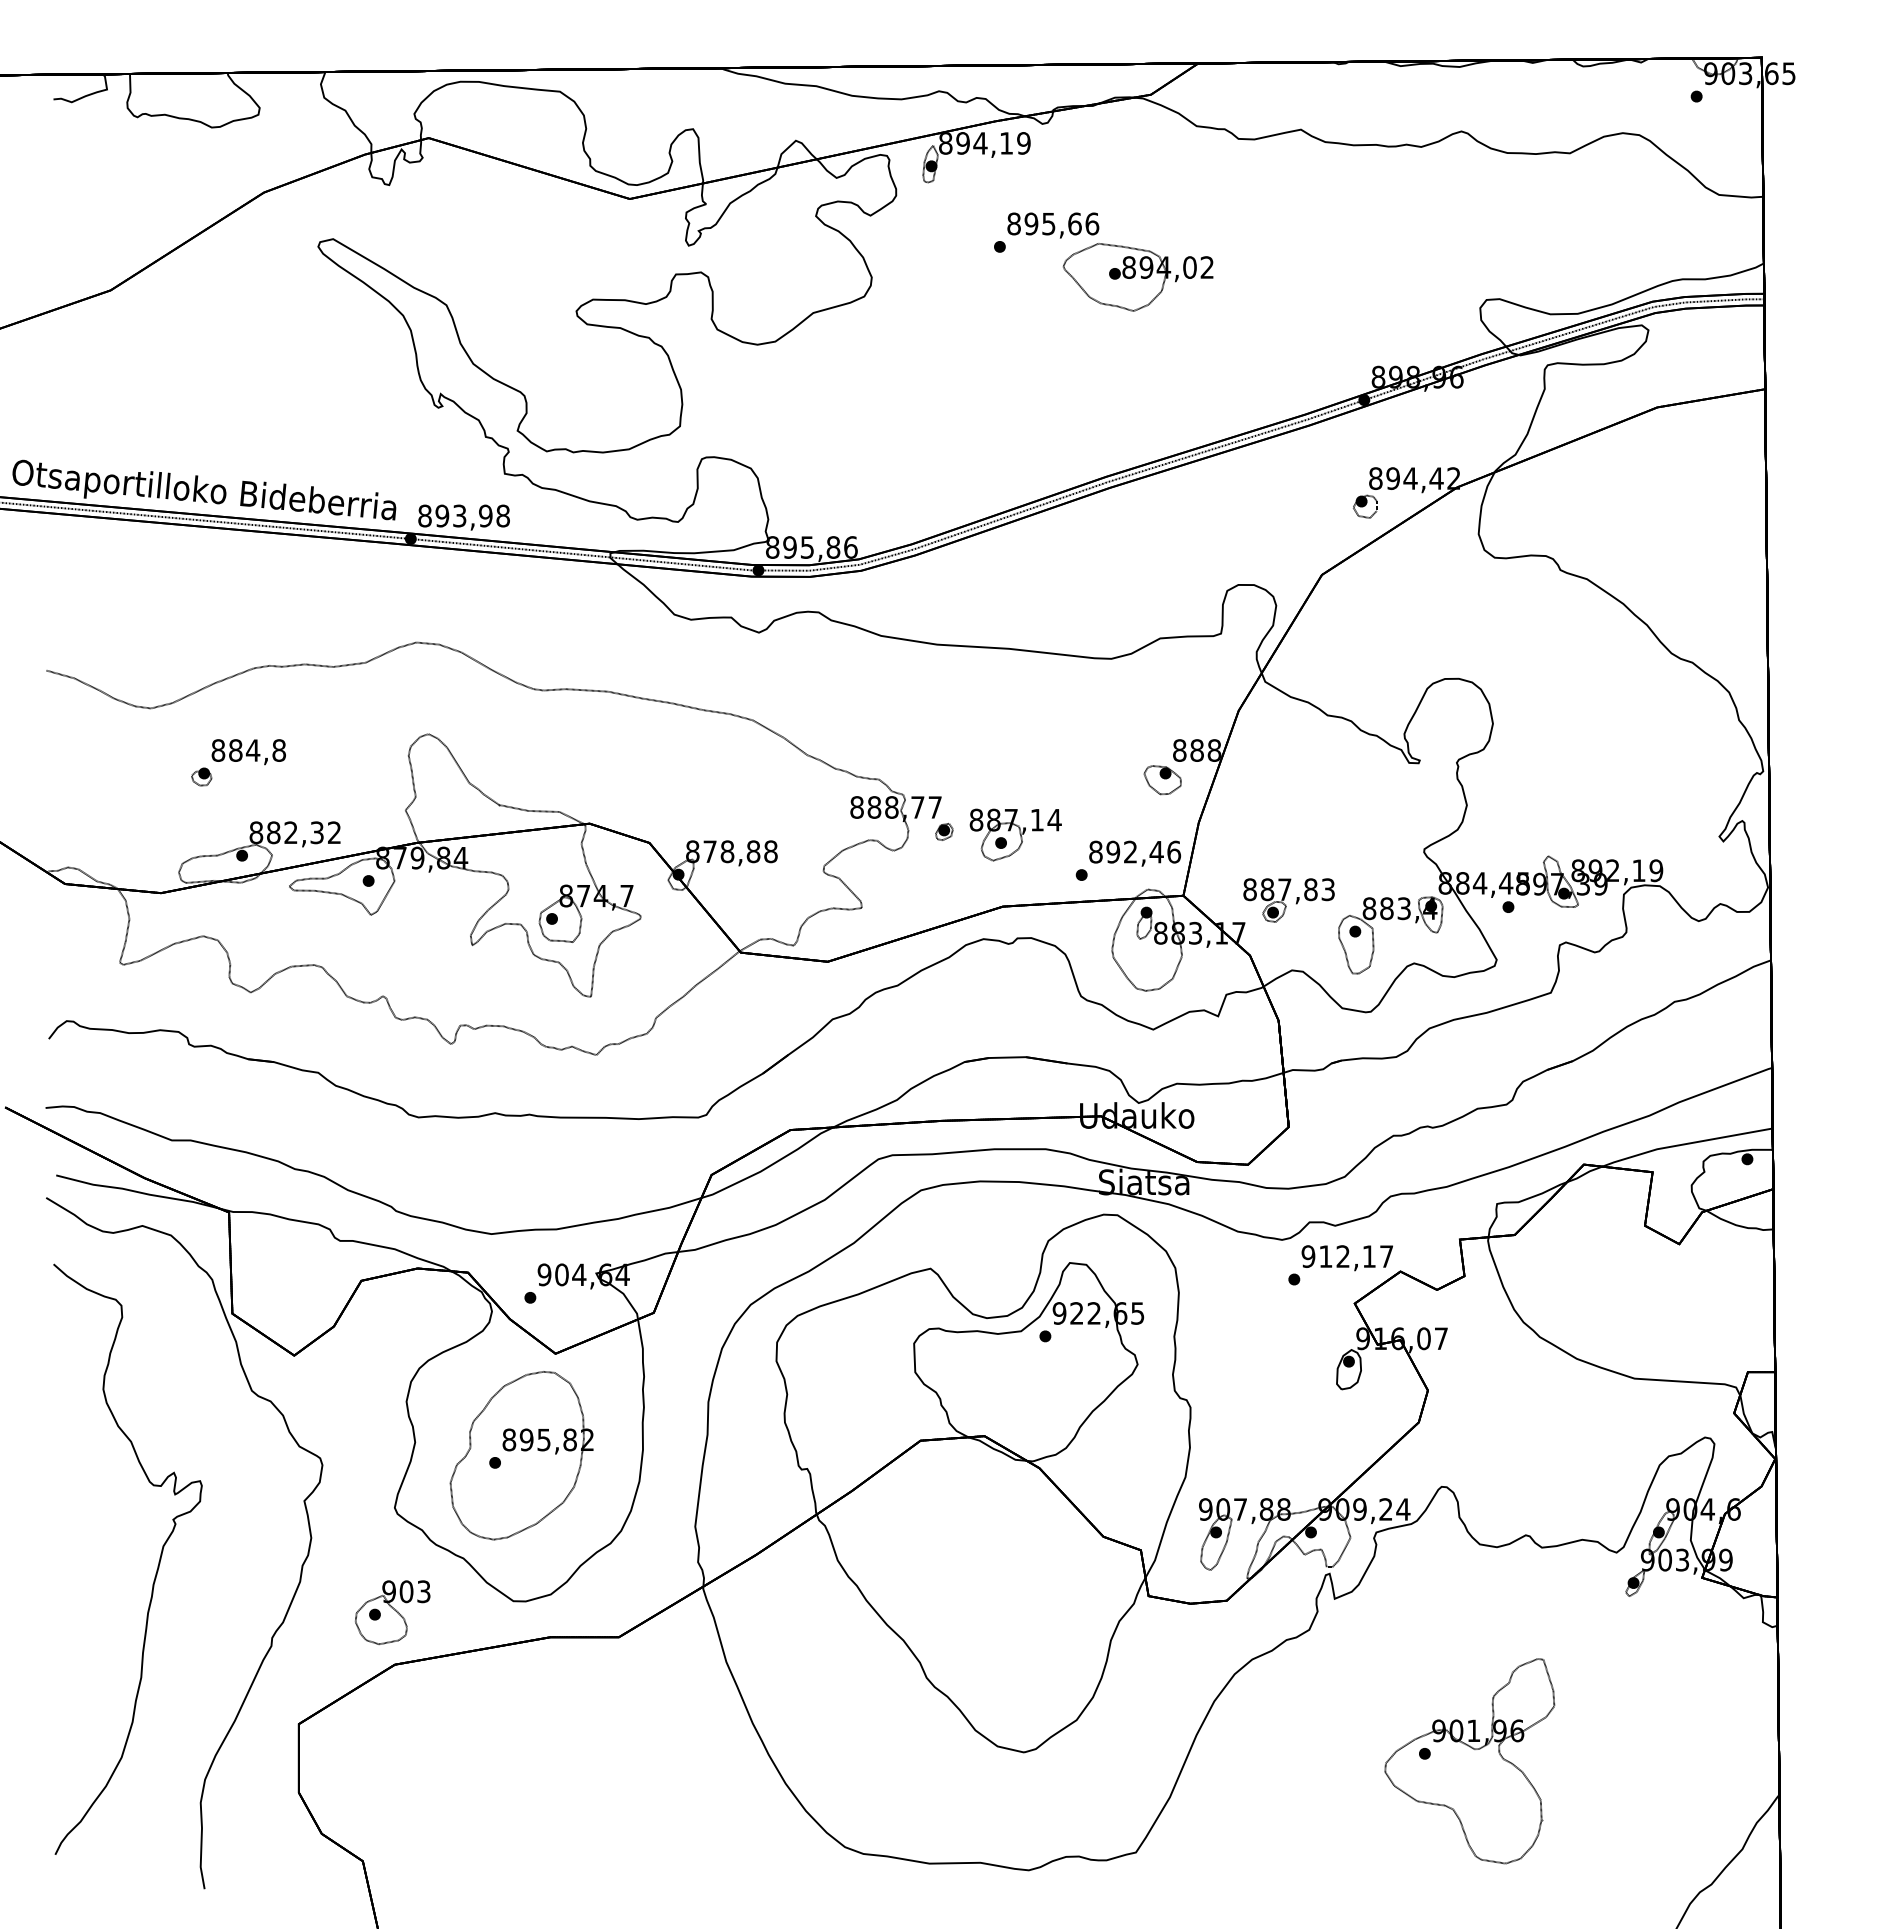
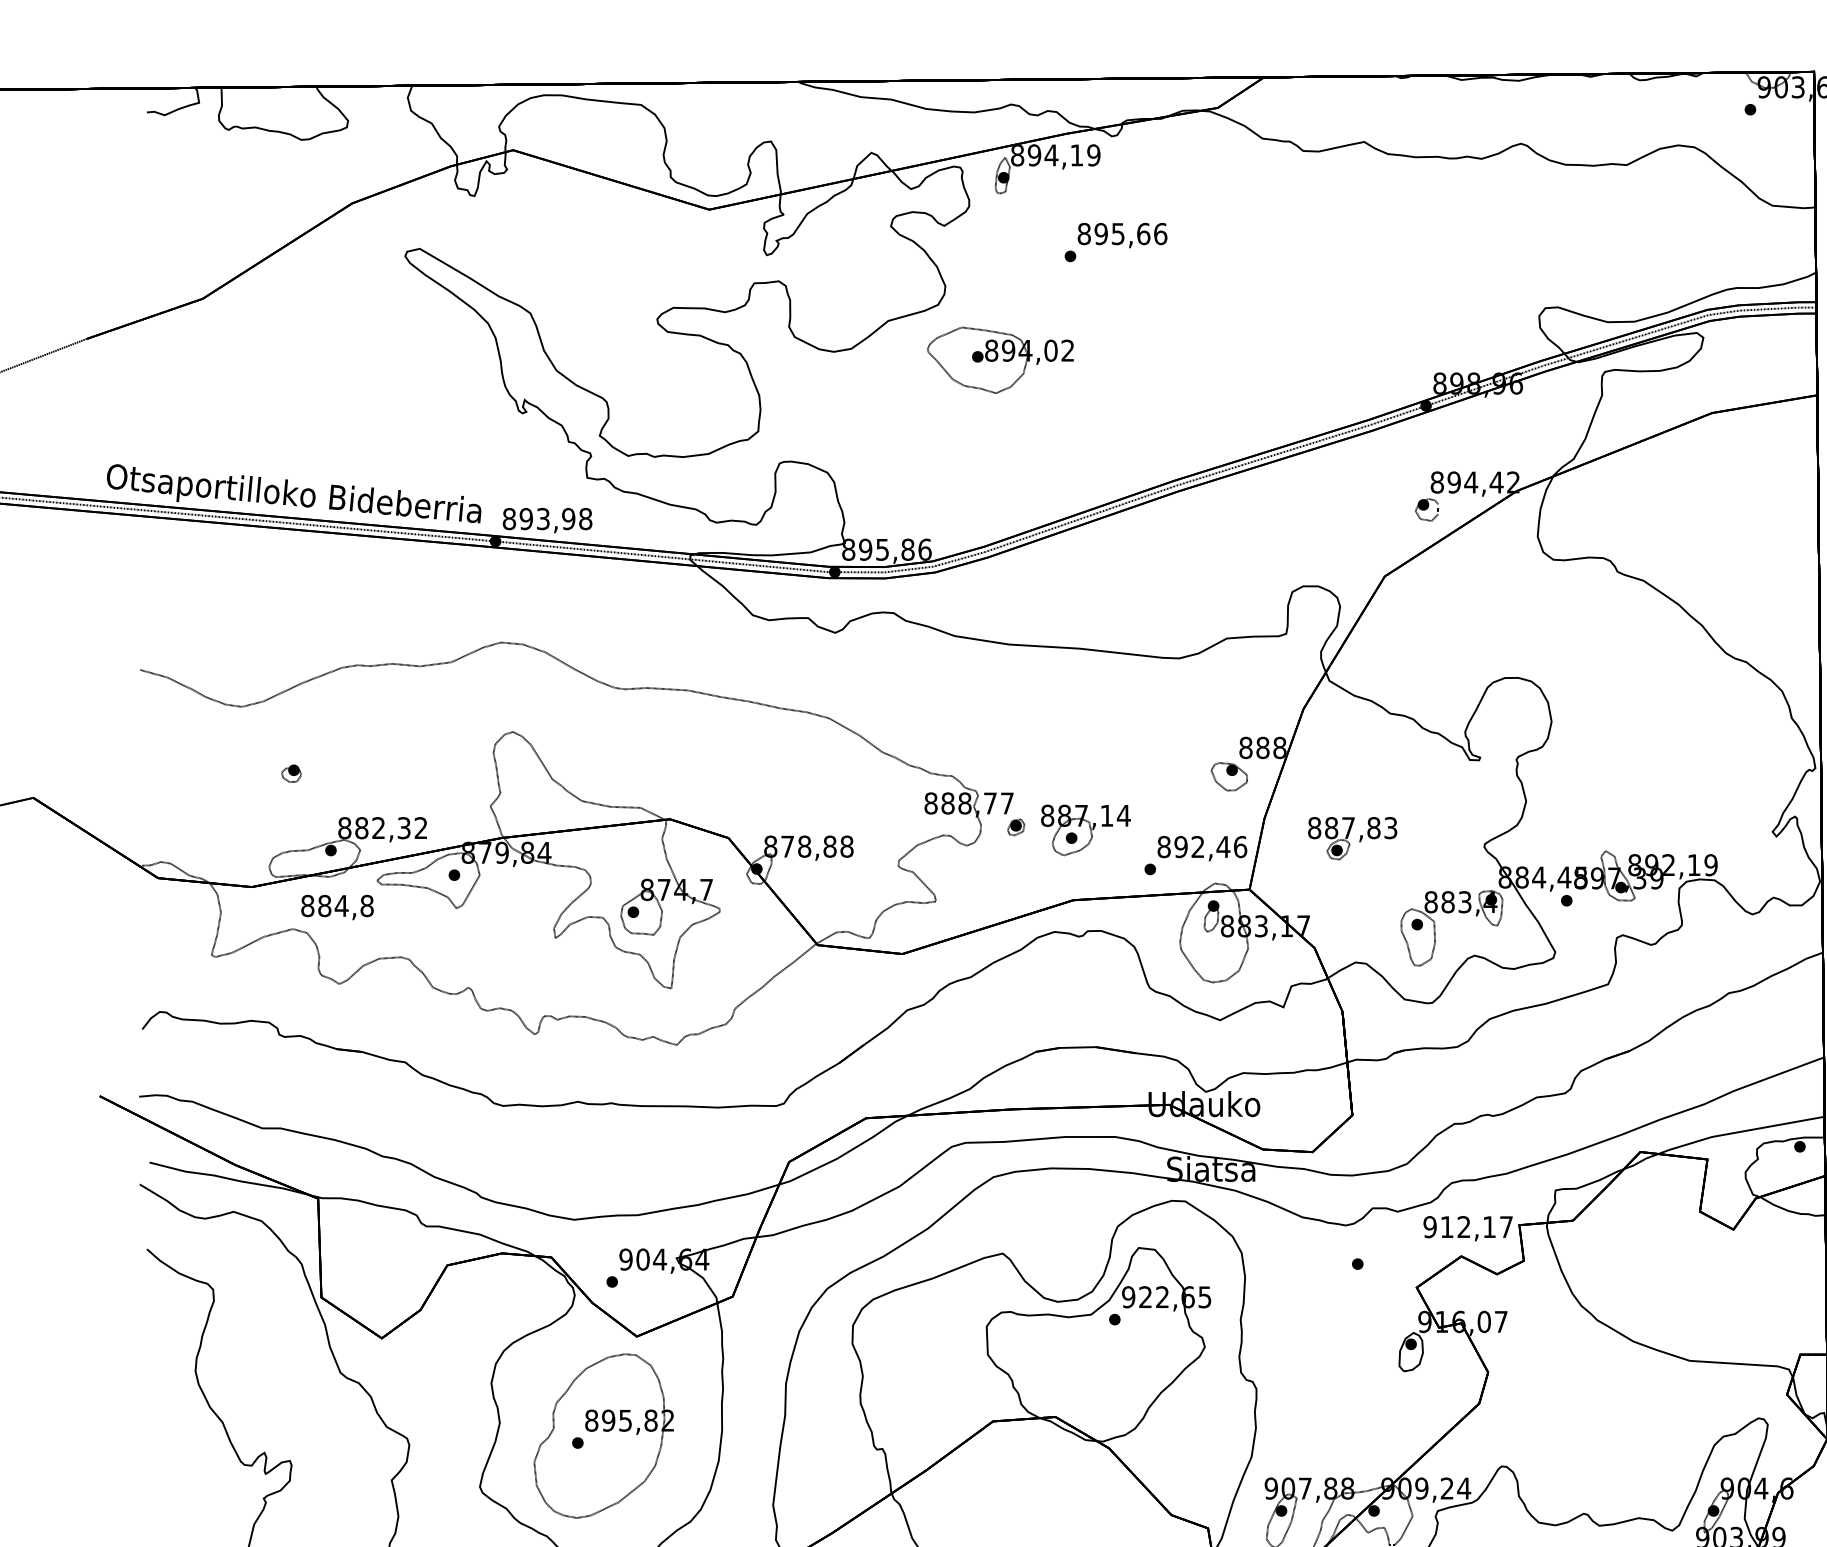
part: (1137, 277) -> (999, 360), moved
text: (248, 752) -> (337, 907), moved
part: (1288, 900) -> (1352, 838), moved
text: (1346, 1258) -> (1467, 1228), moved

